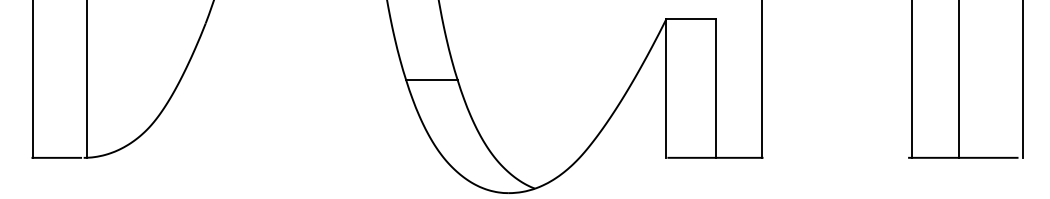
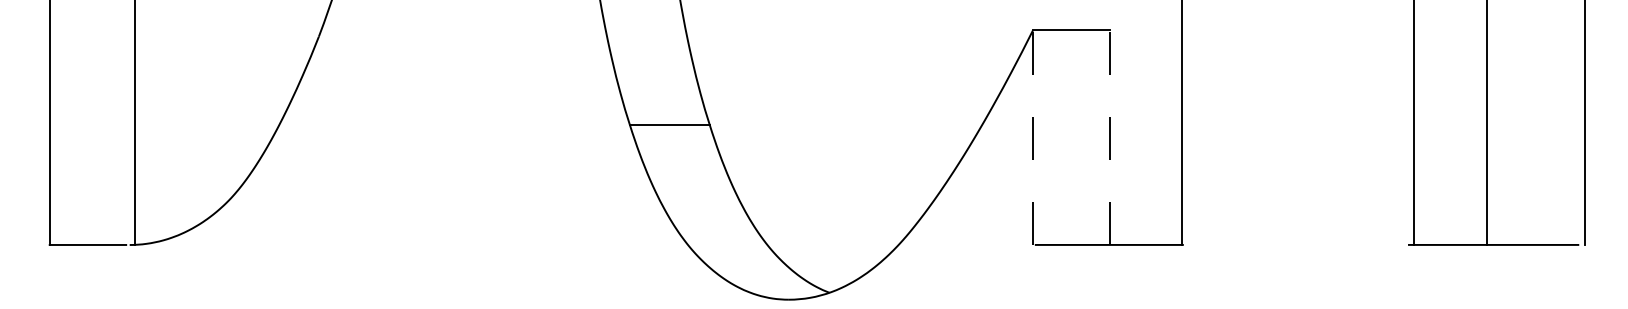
line: (666, 88) -> (1033, 137), solid -> dashed
line: (715, 88) -> (1109, 137), solid -> dashed

